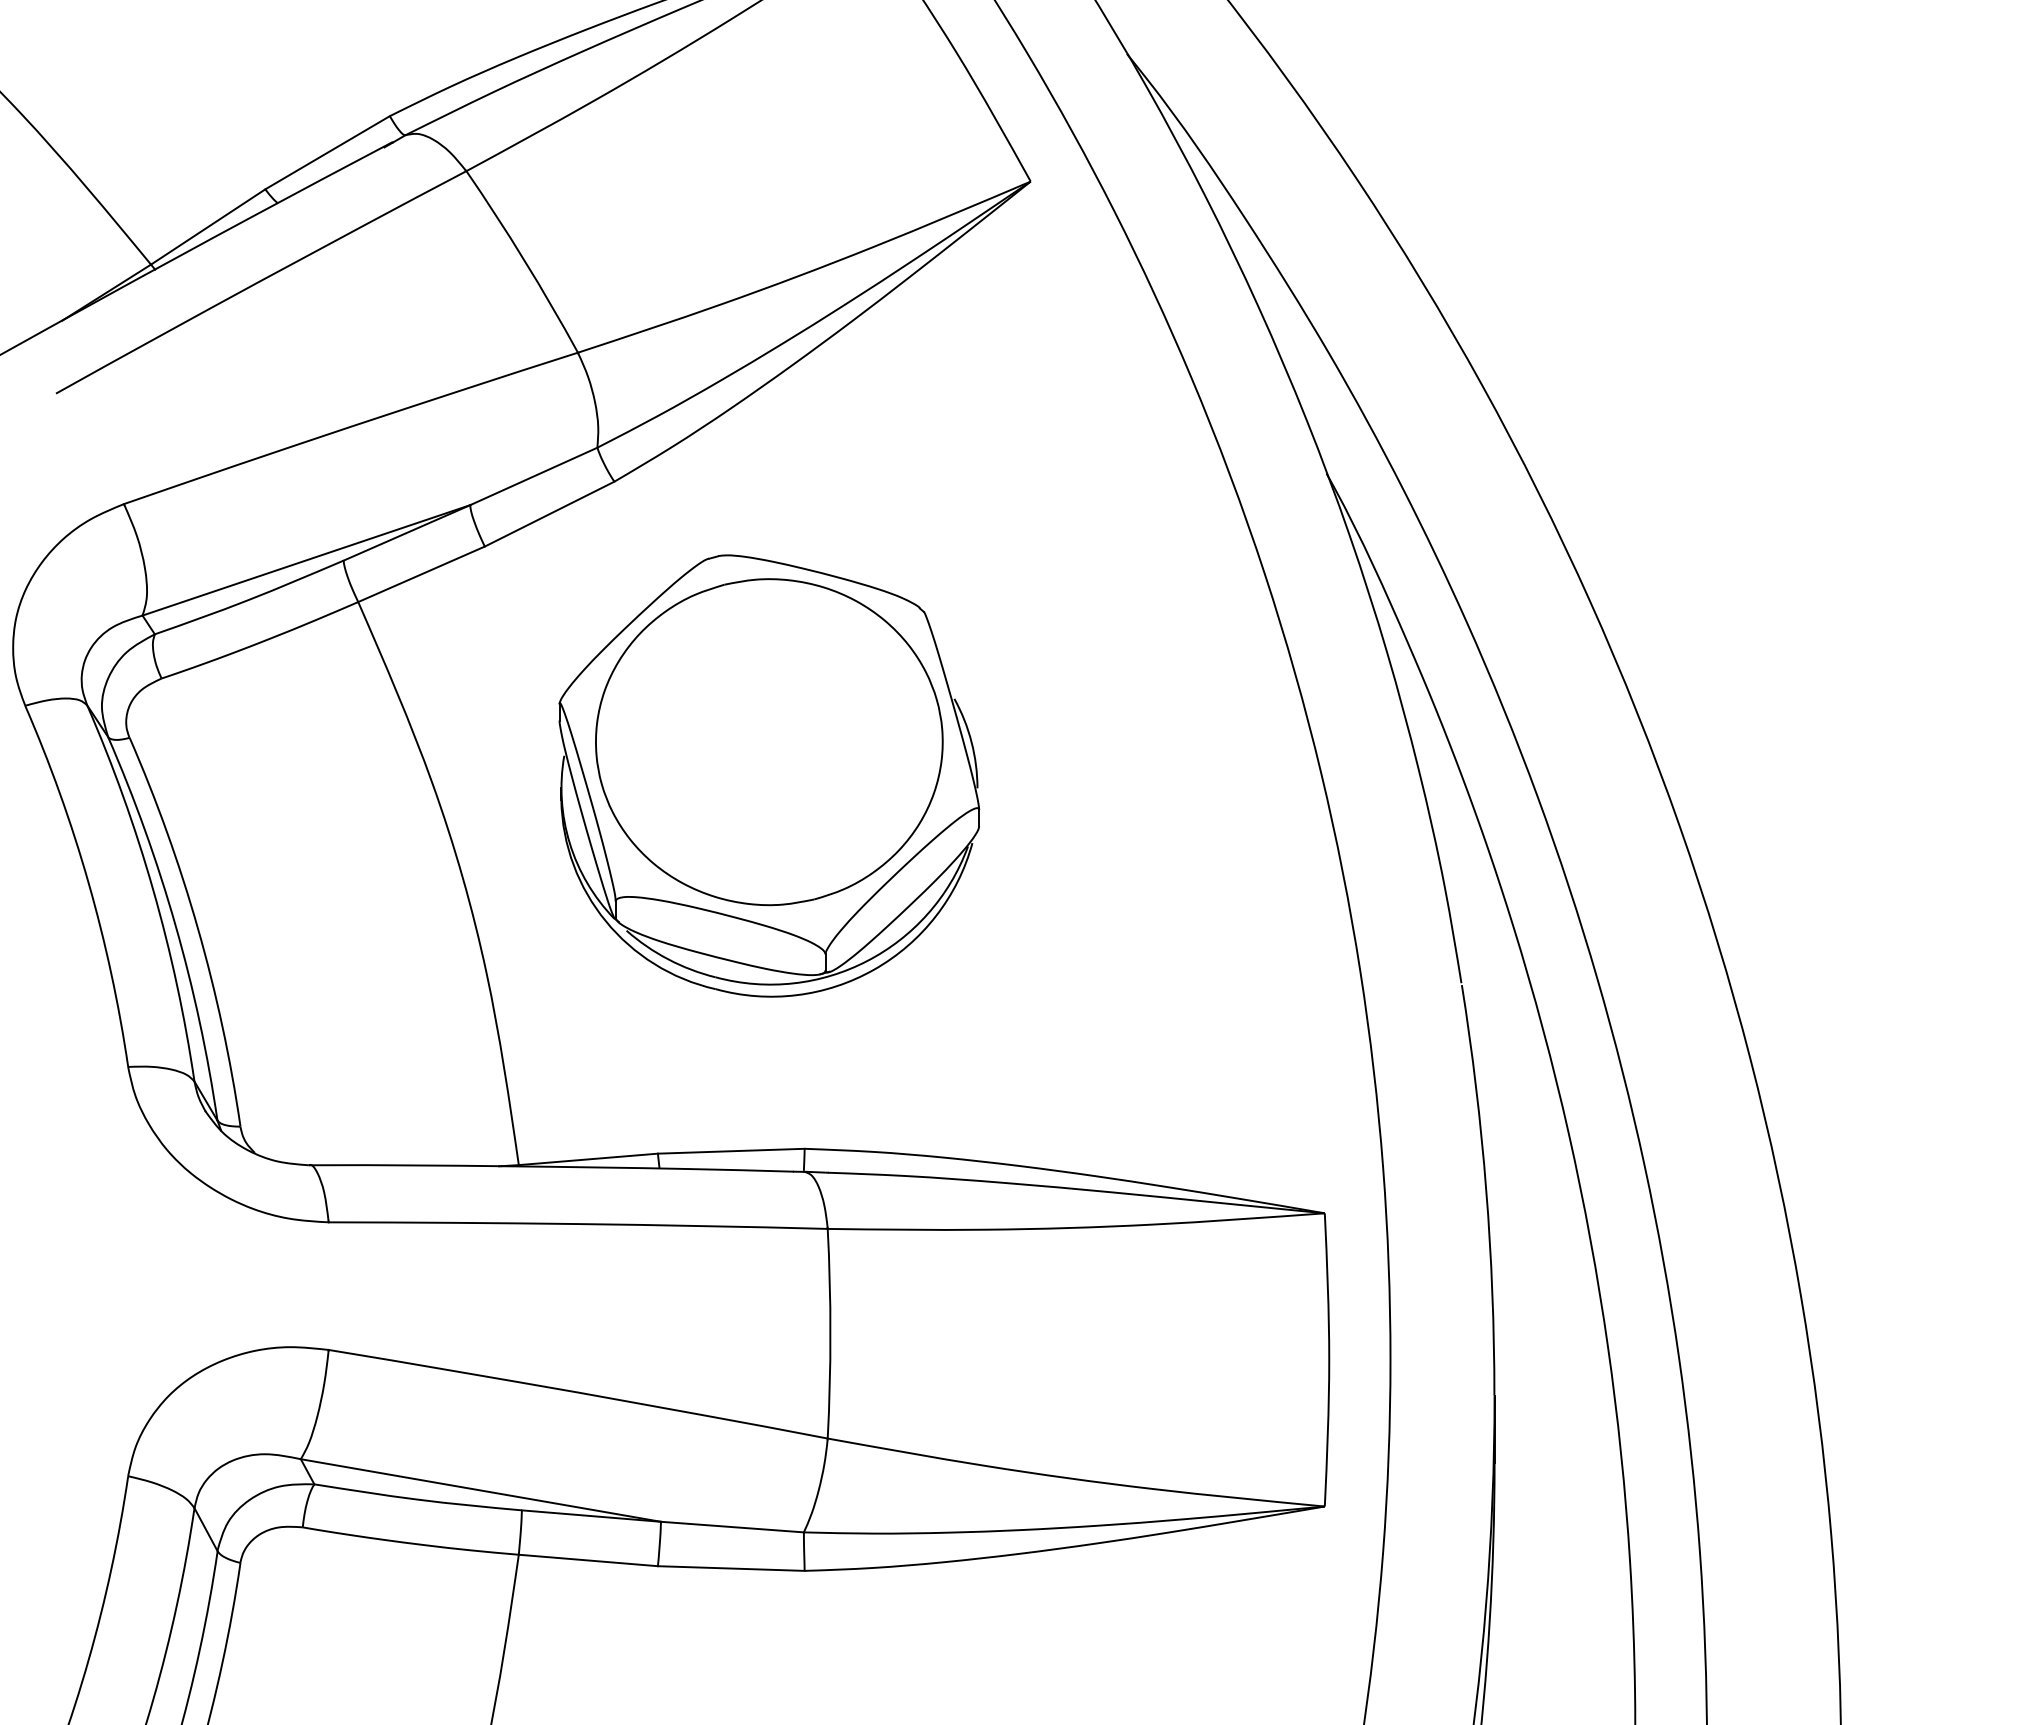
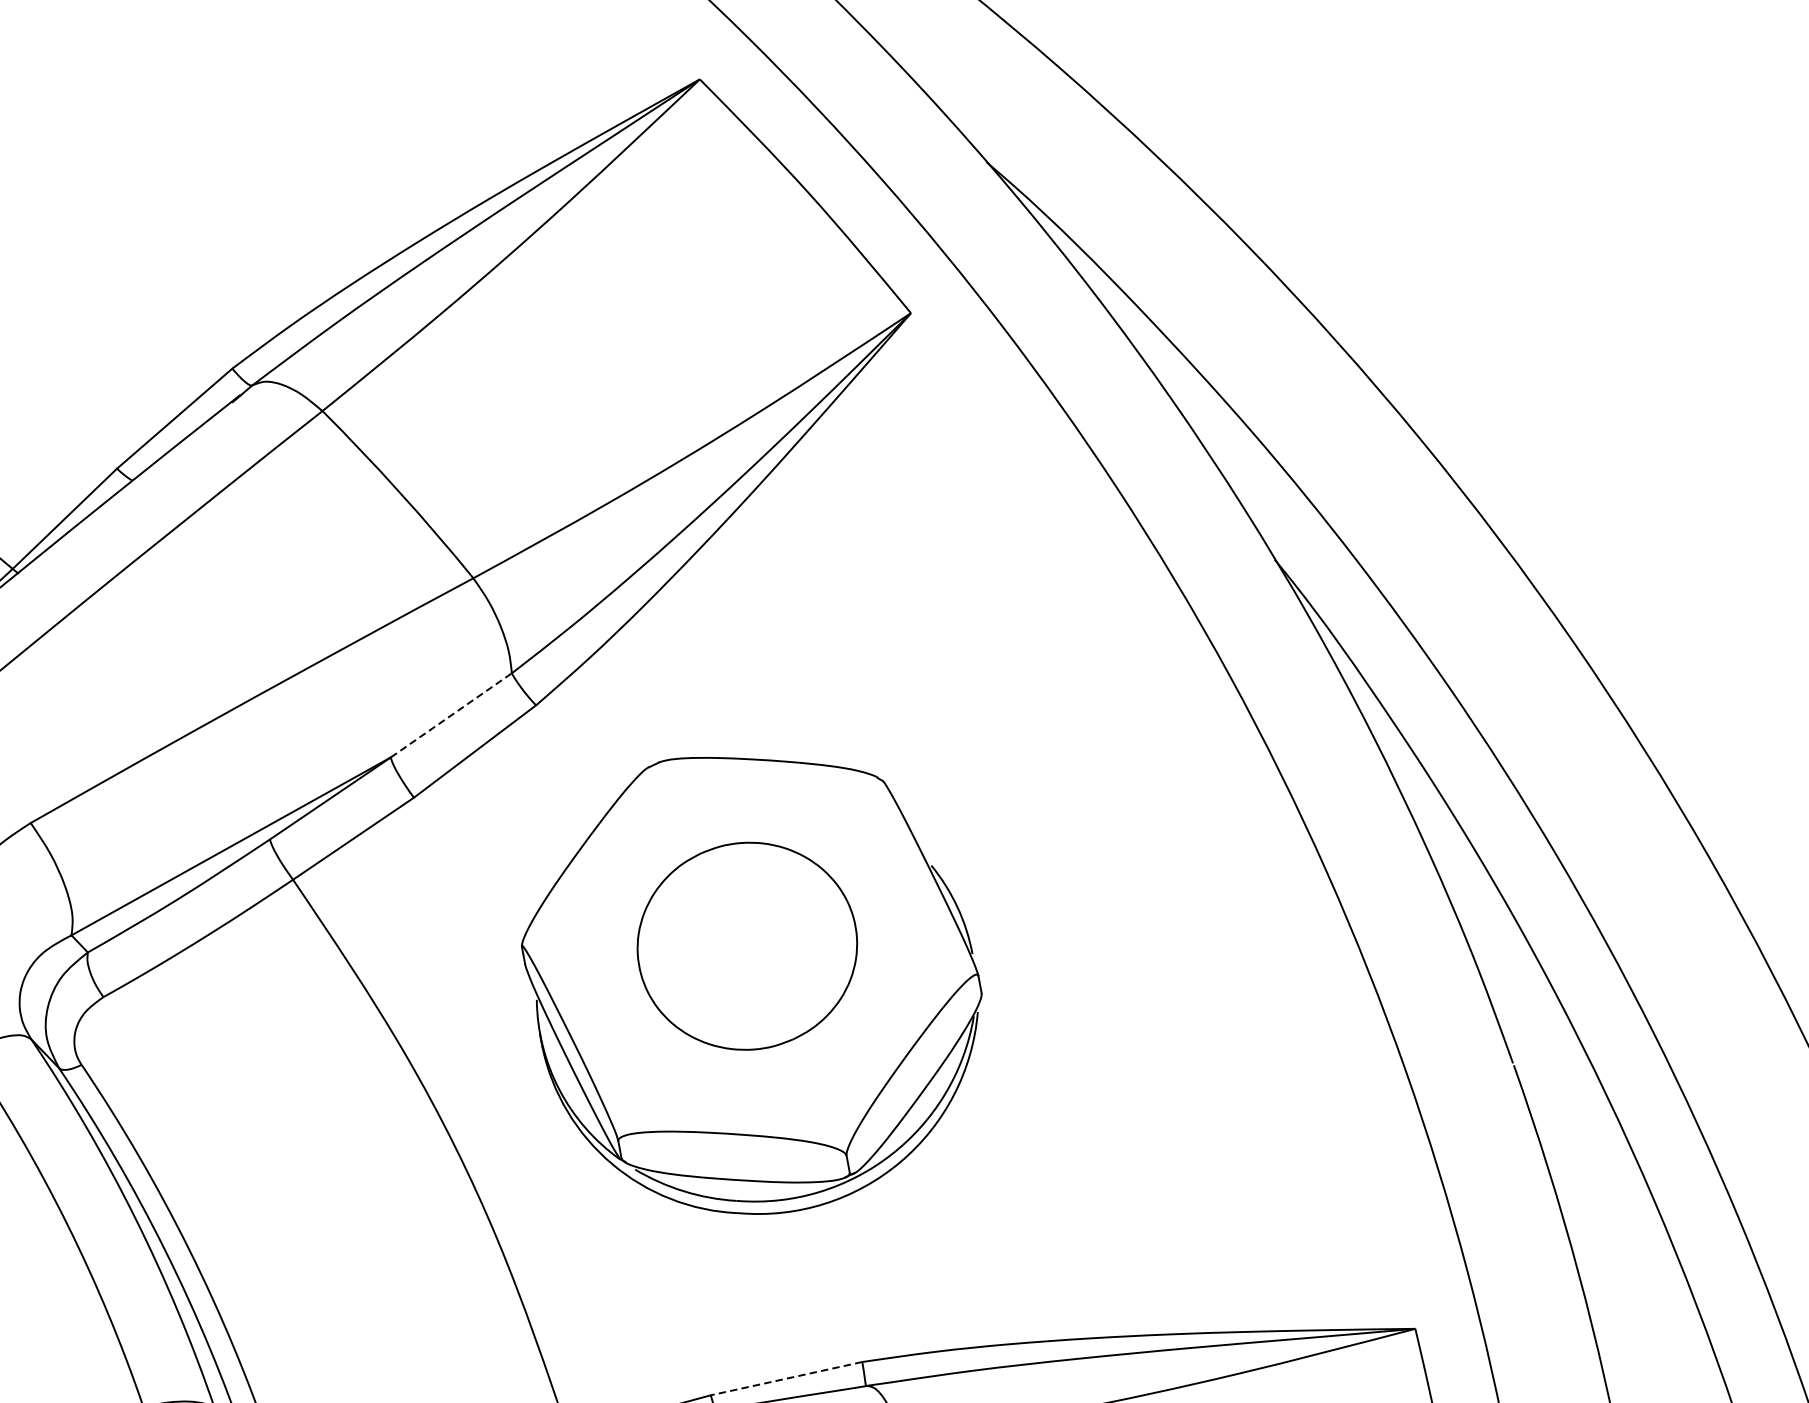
line: (533, 476) -> (451, 715), solid -> dashed
part: (769, 742) -> (747, 946), size x0.6
line: (730, 1151) -> (785, 1379), solid -> dashed

